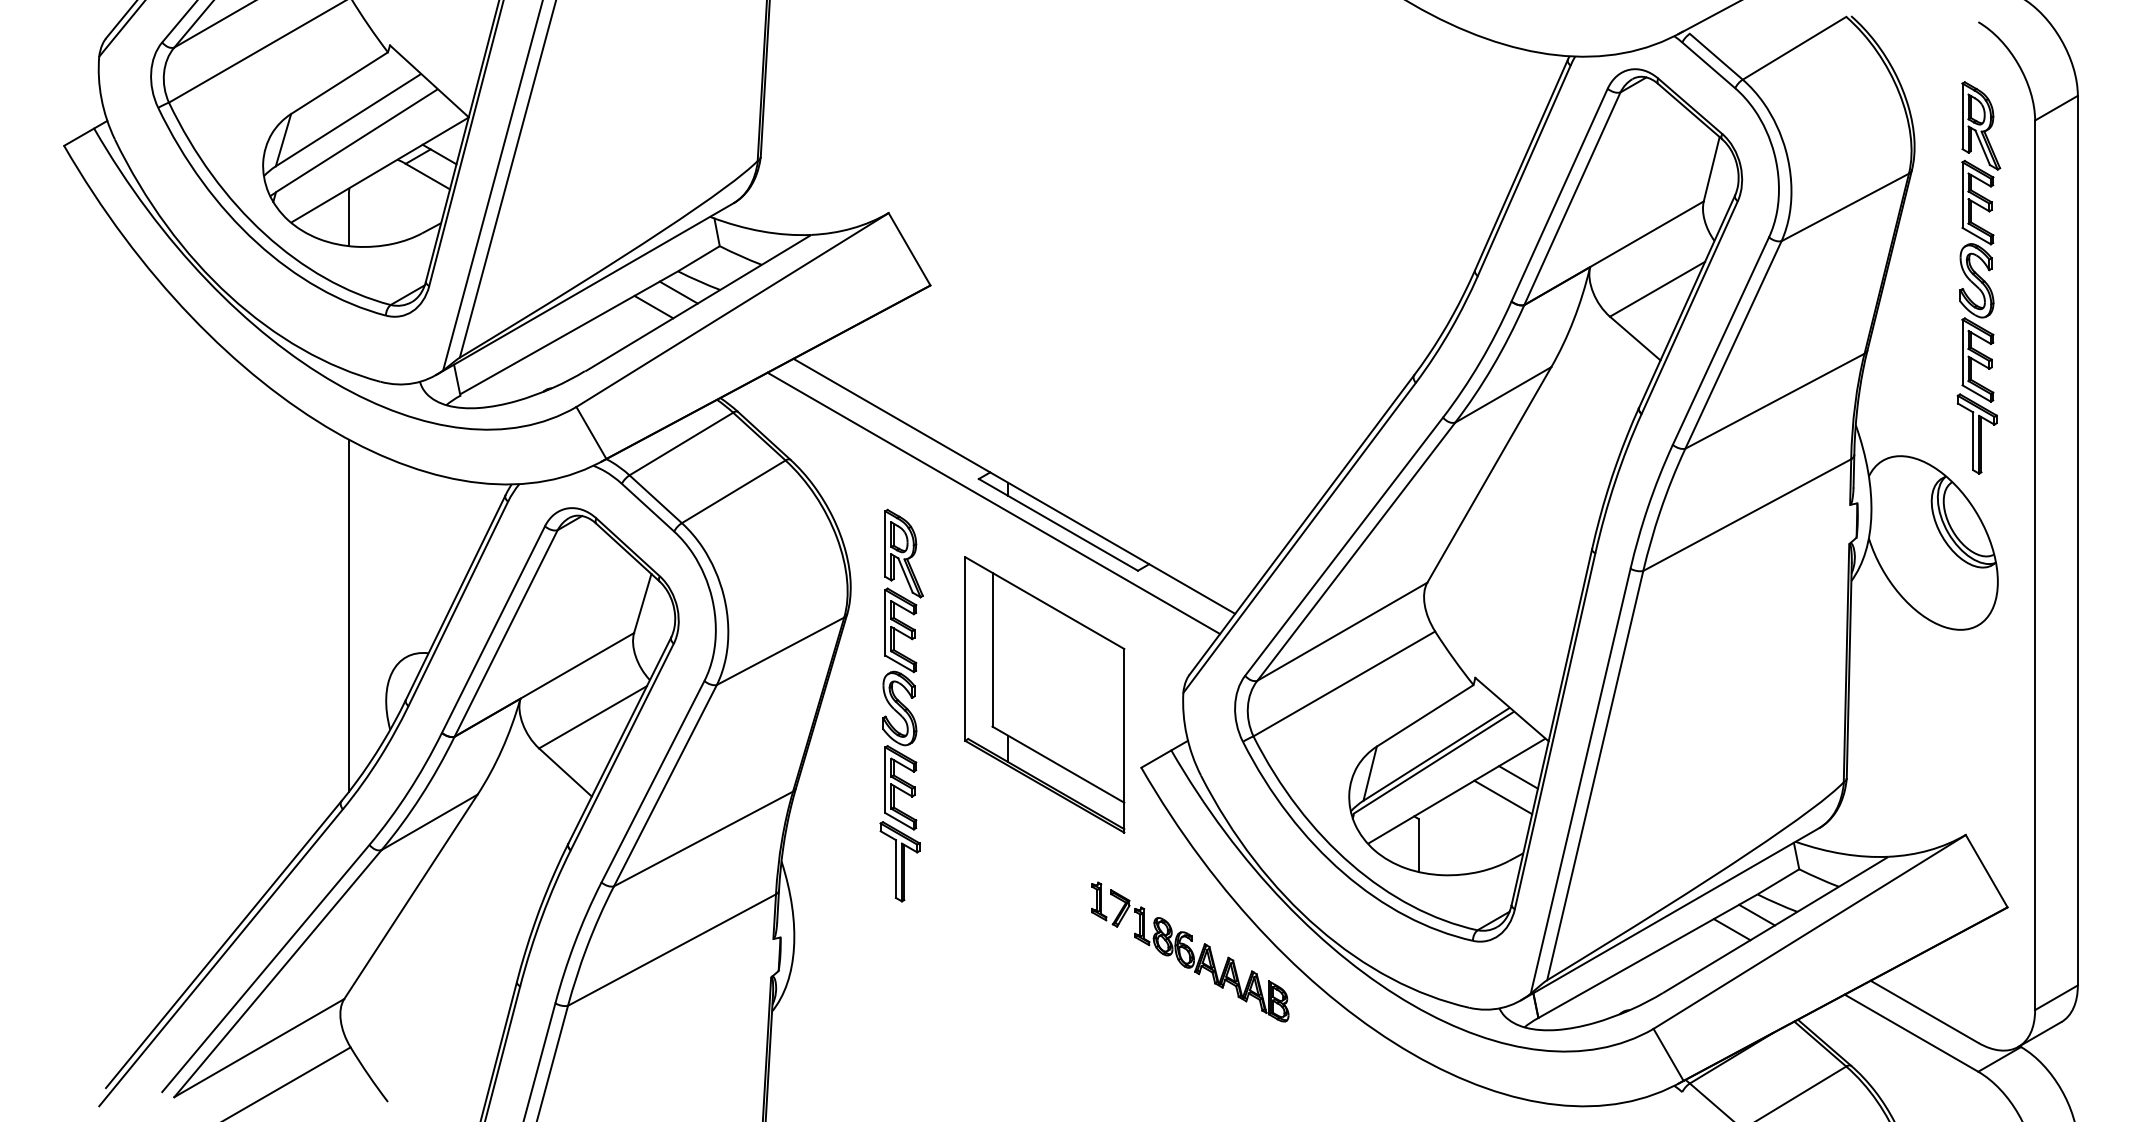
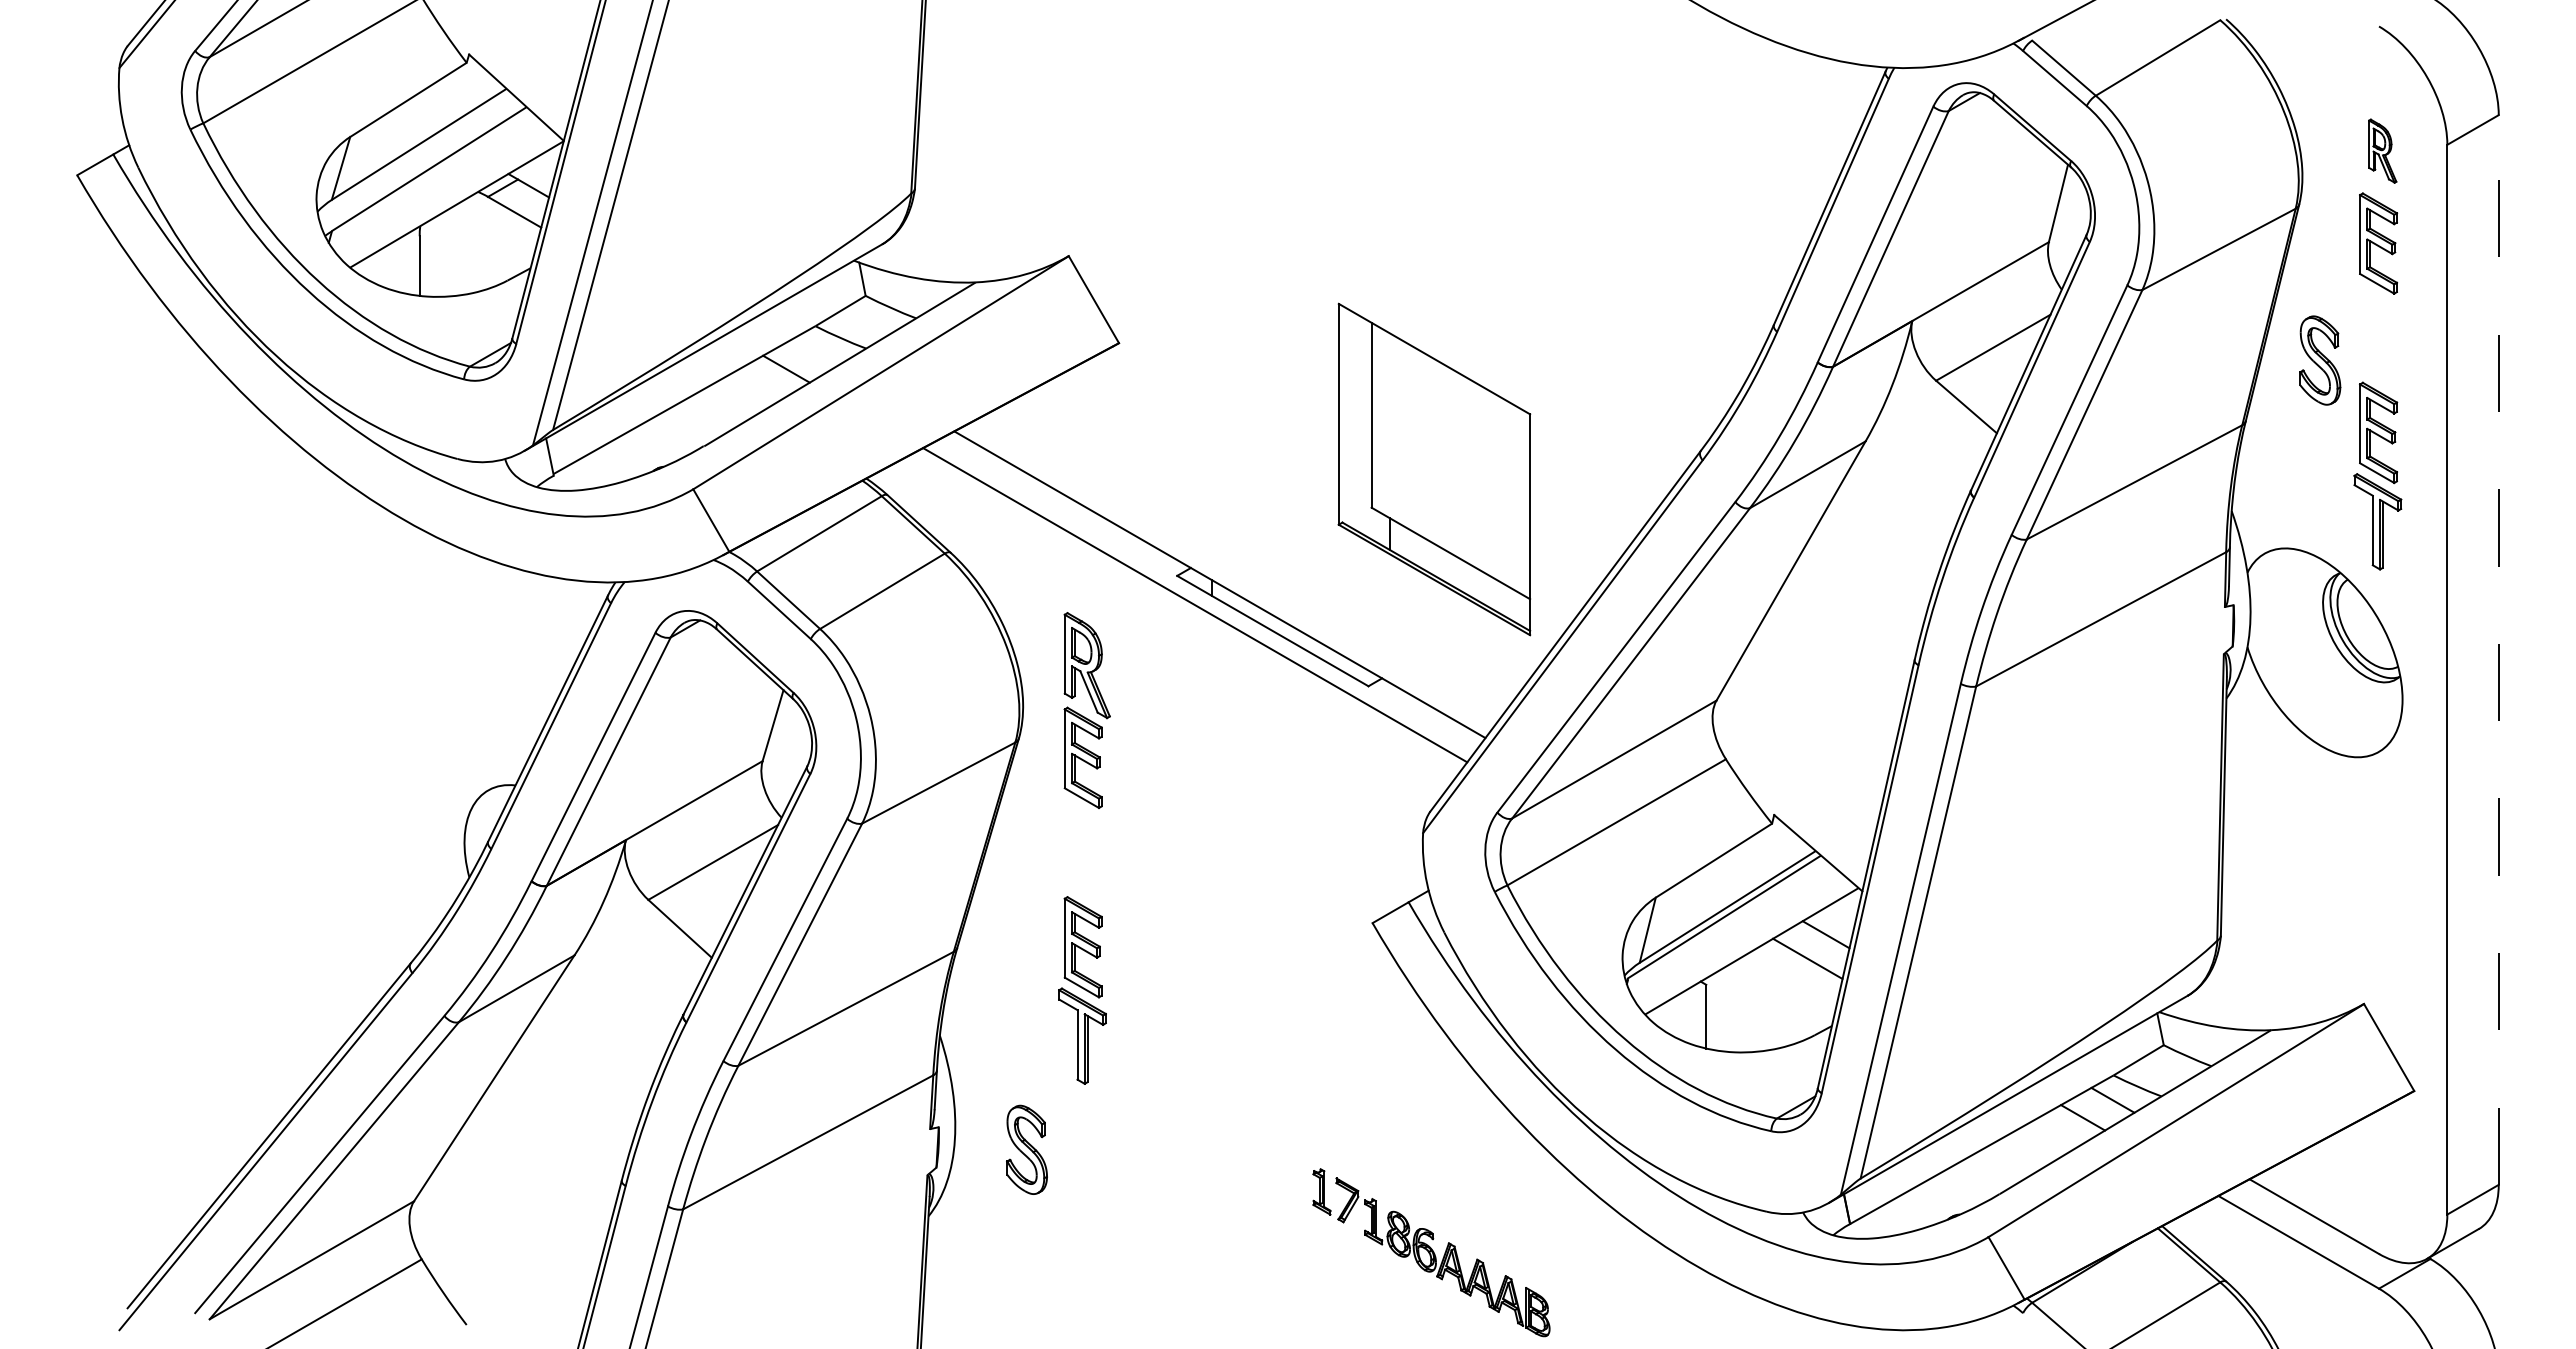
part: (1981, 125) -> (2382, 150), size x0.6
part: (1977, 280) -> (2320, 360), moved
line: (678, 292) -> (816, 351), removed
line: (2077, 541) -> (2498, 650), solid -> dashed
line: (348, 615) -> (419, 740), removed
part: (1044, 694) -> (1434, 469), moved
part: (899, 708) -> (1026, 1149), moved
part: (1190, 951) -> (1431, 1252), moved

